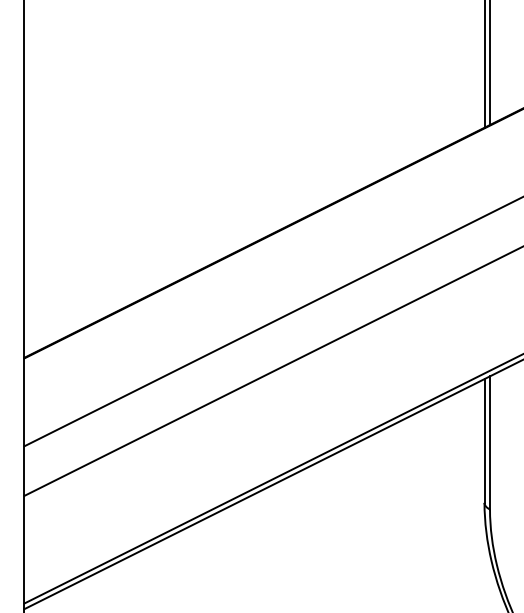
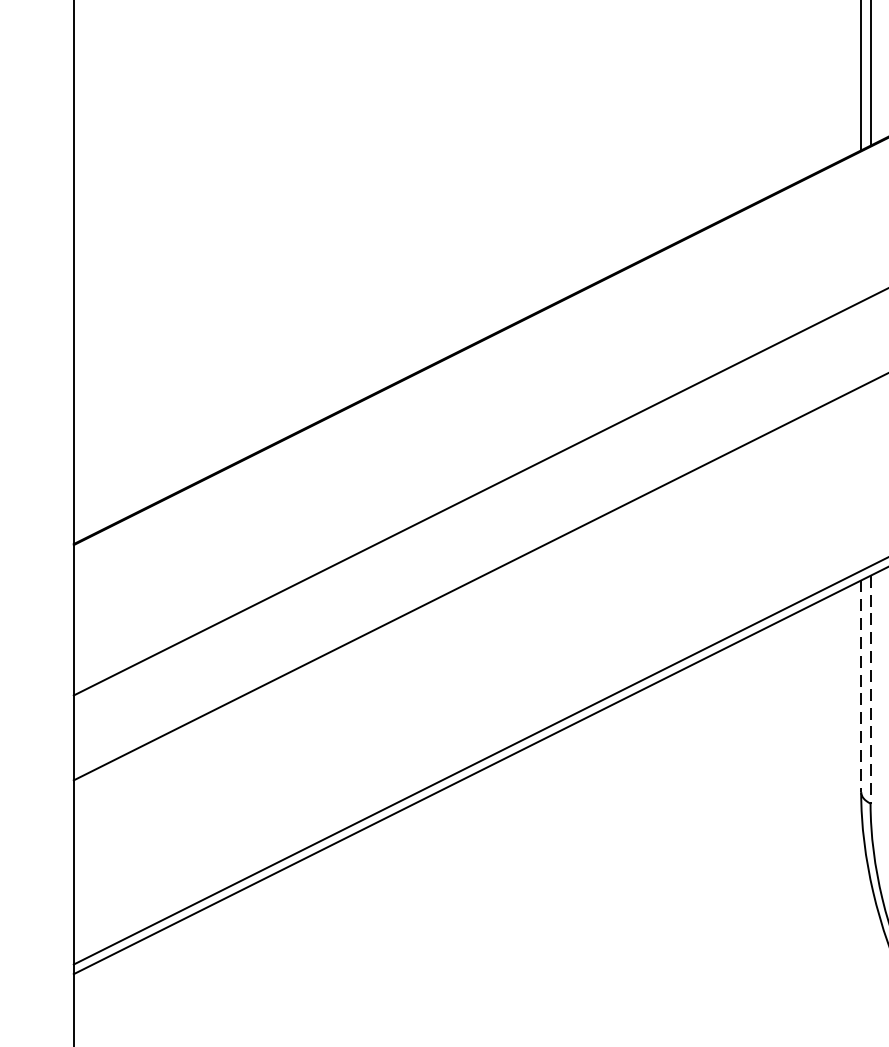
line: (484, 440) -> (861, 685), solid -> dashed
line: (490, 442) -> (871, 688), solid -> dashed

